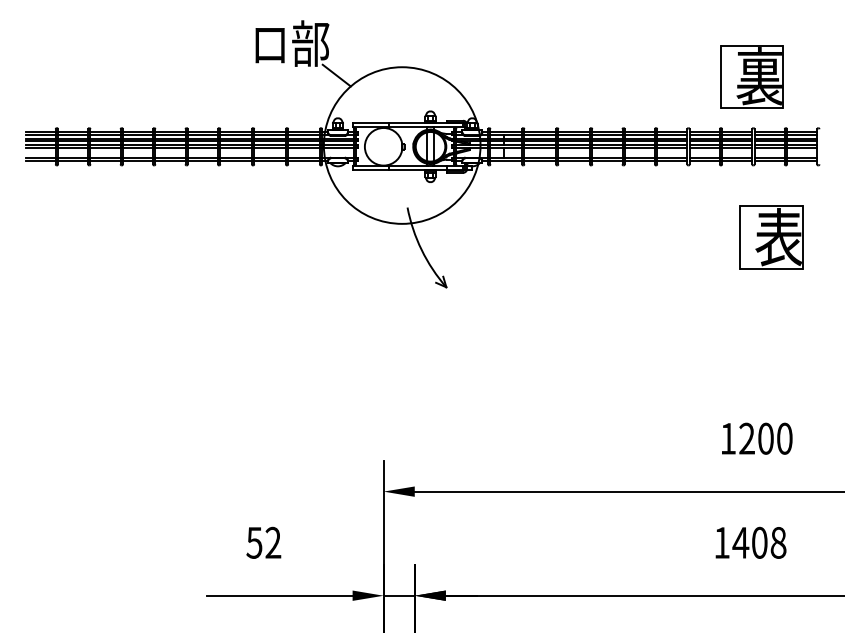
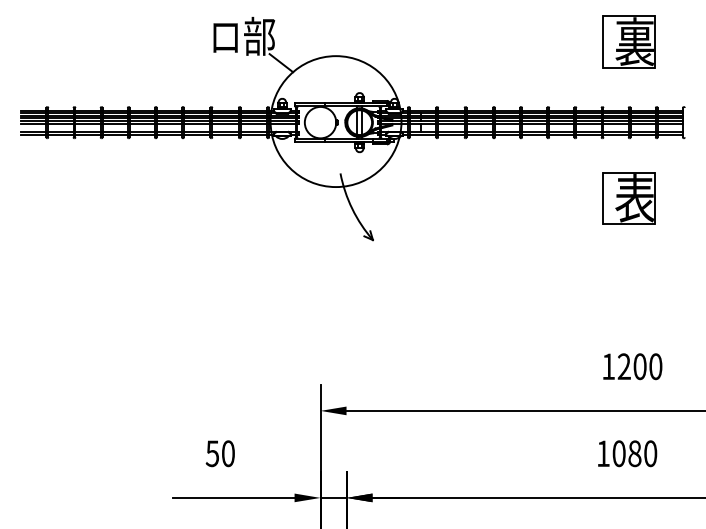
part: (752, 76) -> (628, 41), moved
part: (771, 237) -> (628, 198), moved
text: (272, 542) -> (227, 453), 52 -> 50
text: (759, 542) -> (634, 453), 1408 -> 1080

